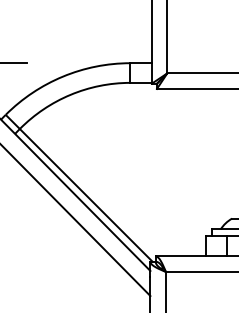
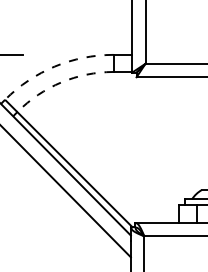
arc: (62, 76) -> (54, 66), solid -> dashed
arc: (70, 94) -> (61, 82), solid -> dashed

